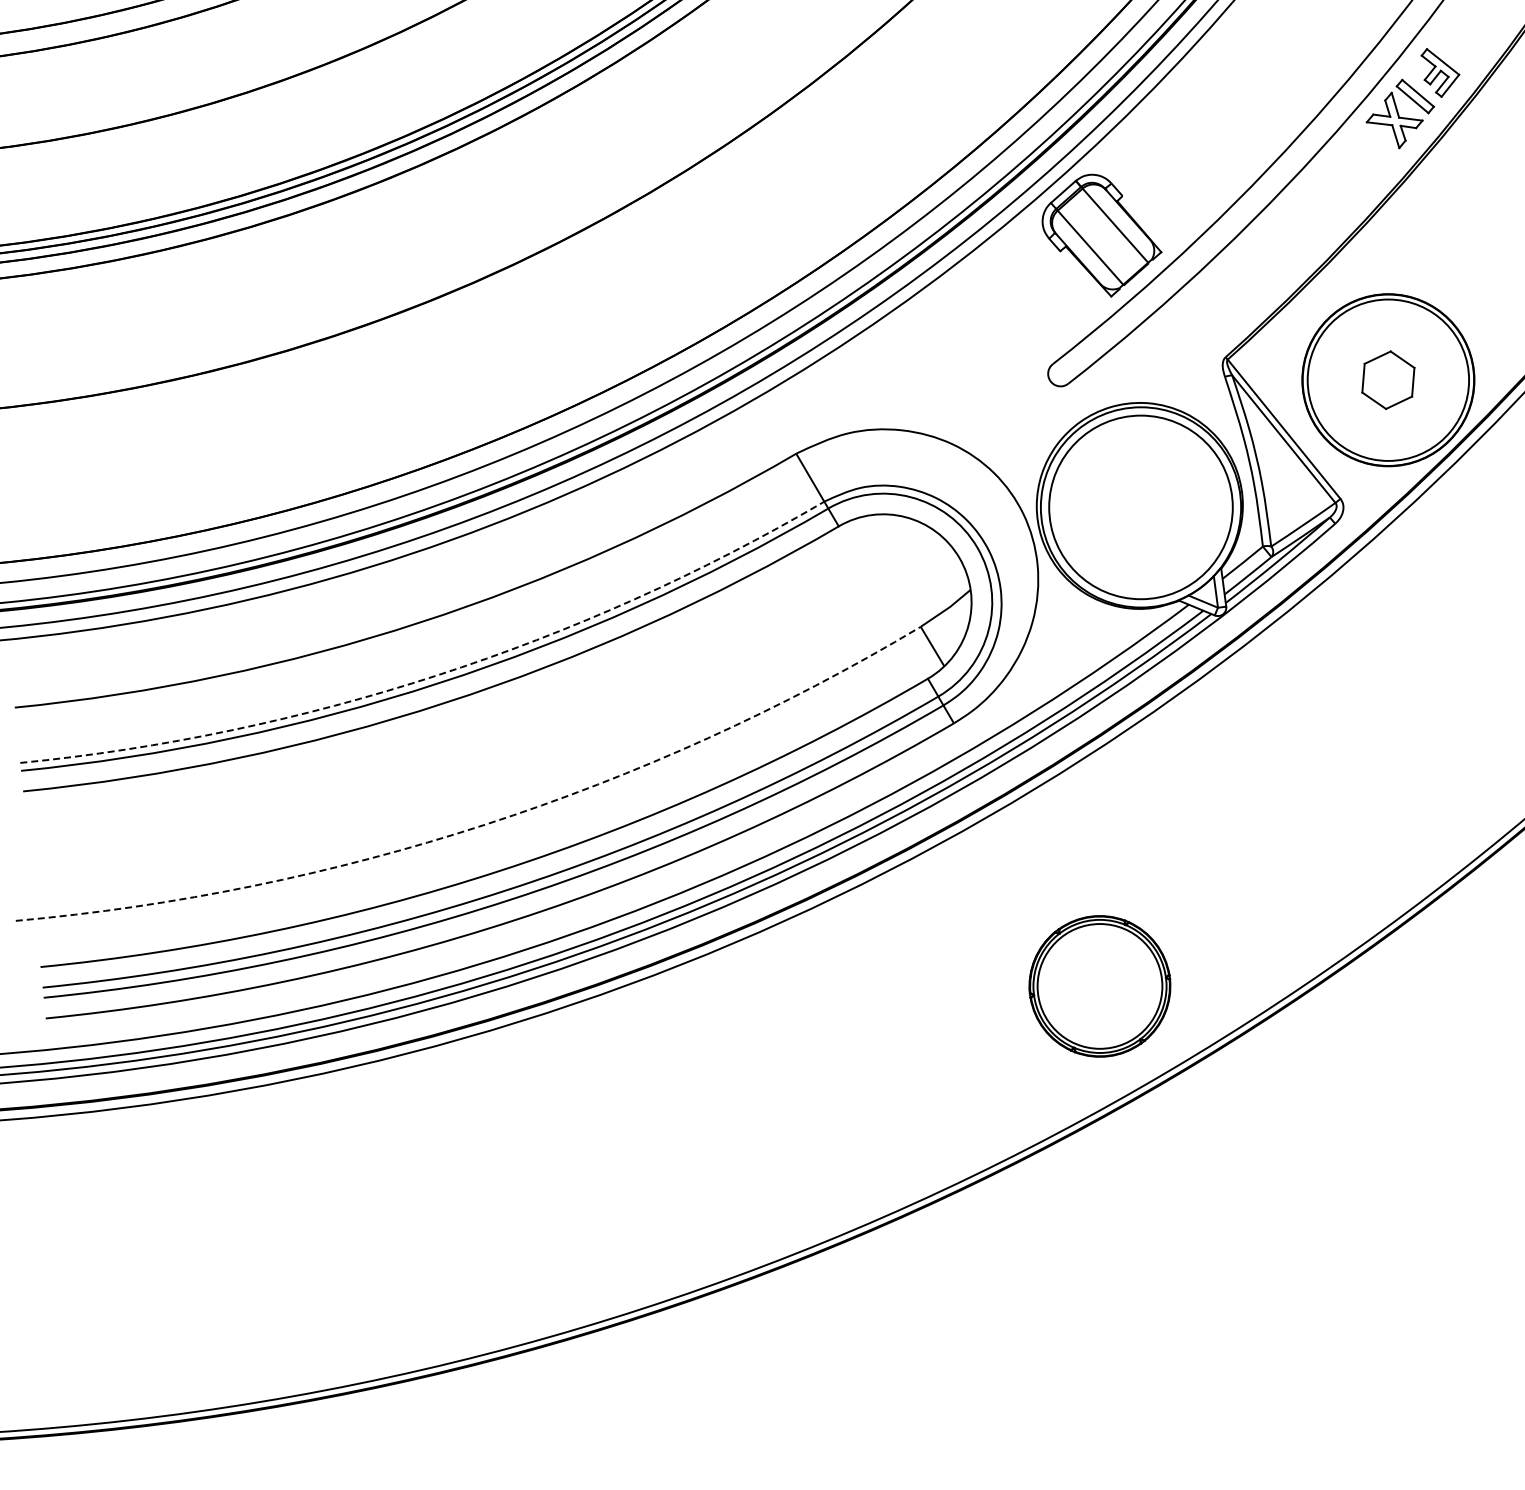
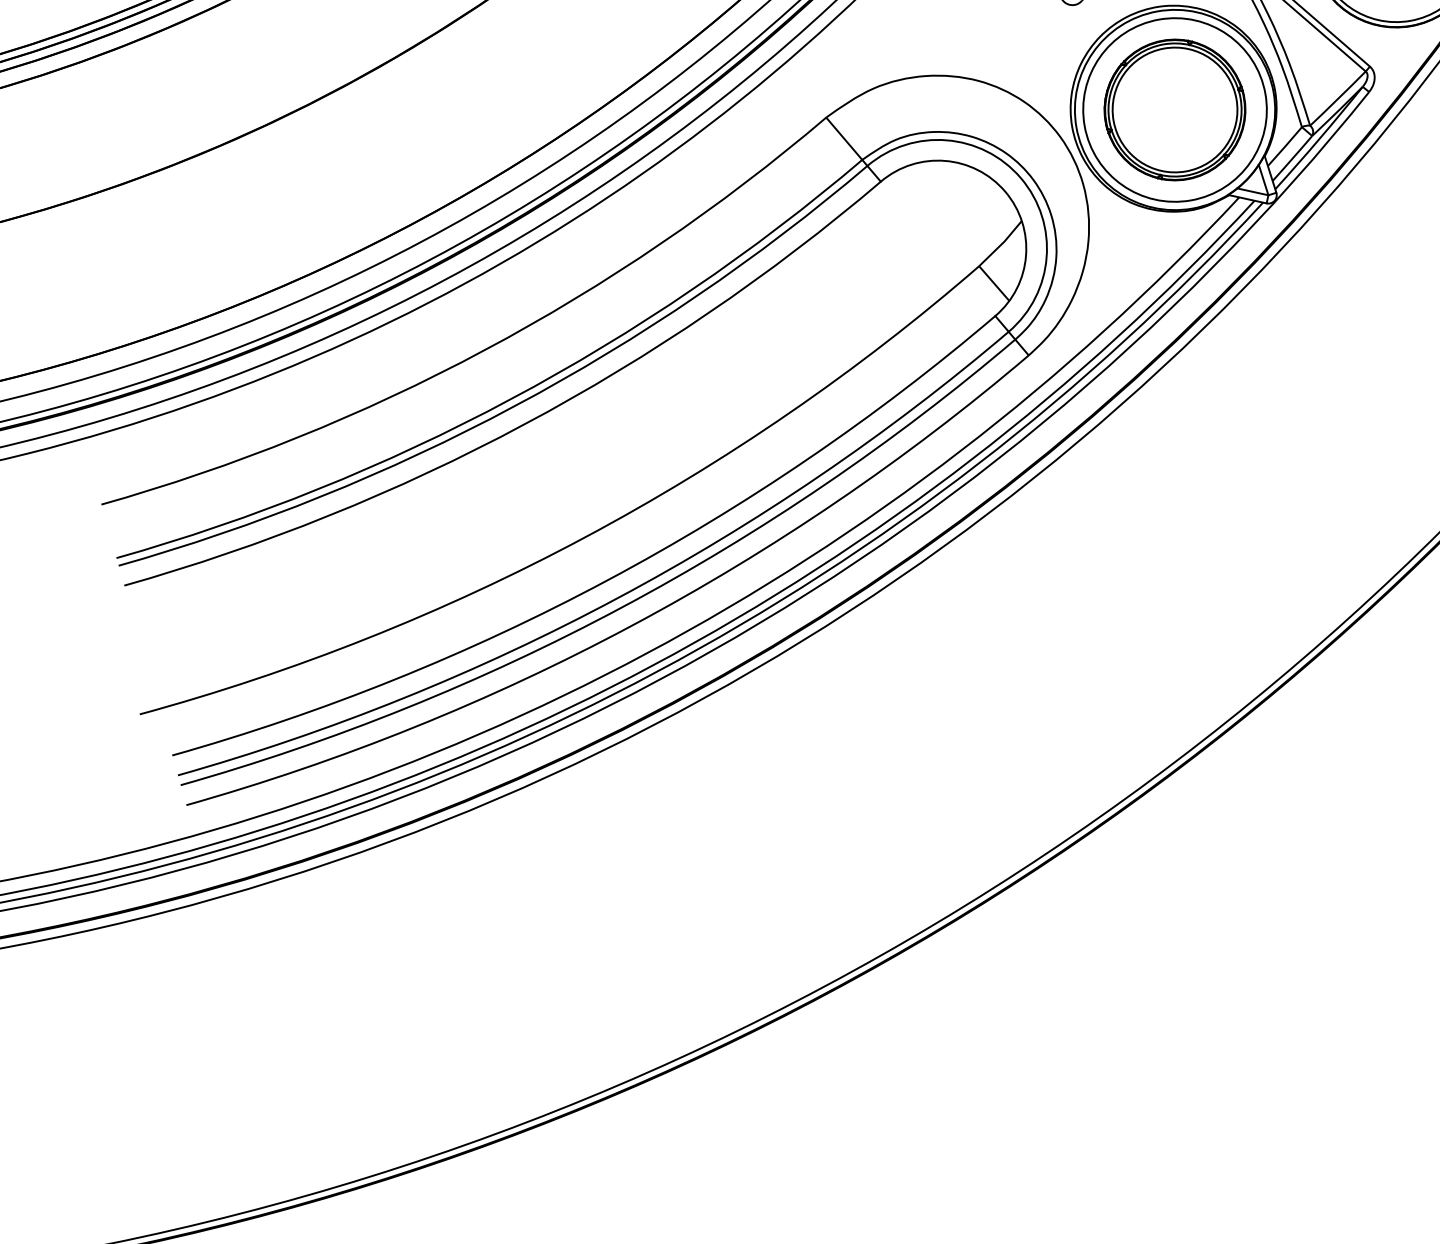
arc: (436, 675) -> (510, 399), dashed -> solid
arc: (484, 824) -> (584, 537), dashed -> solid
part: (1099, 986) -> (1174, 110), moved

